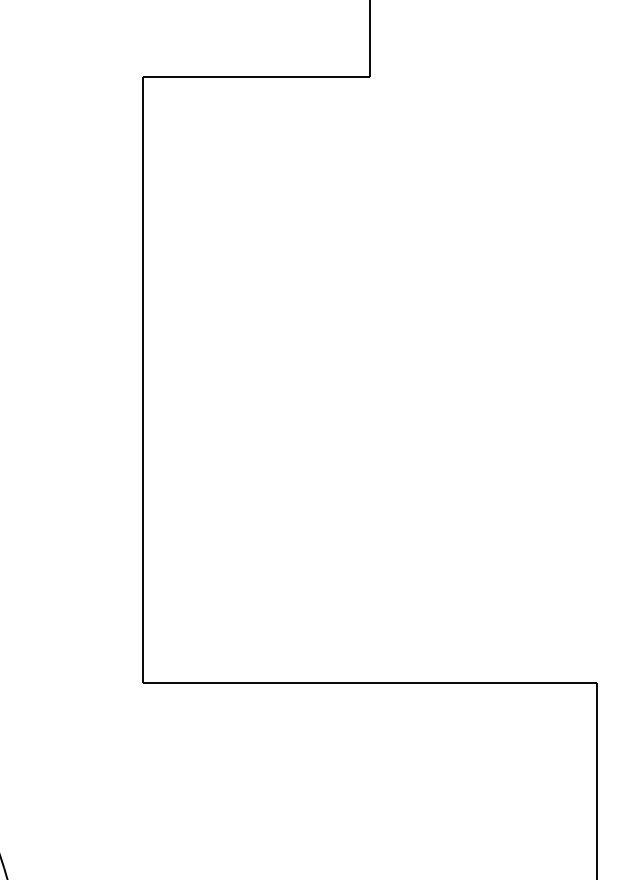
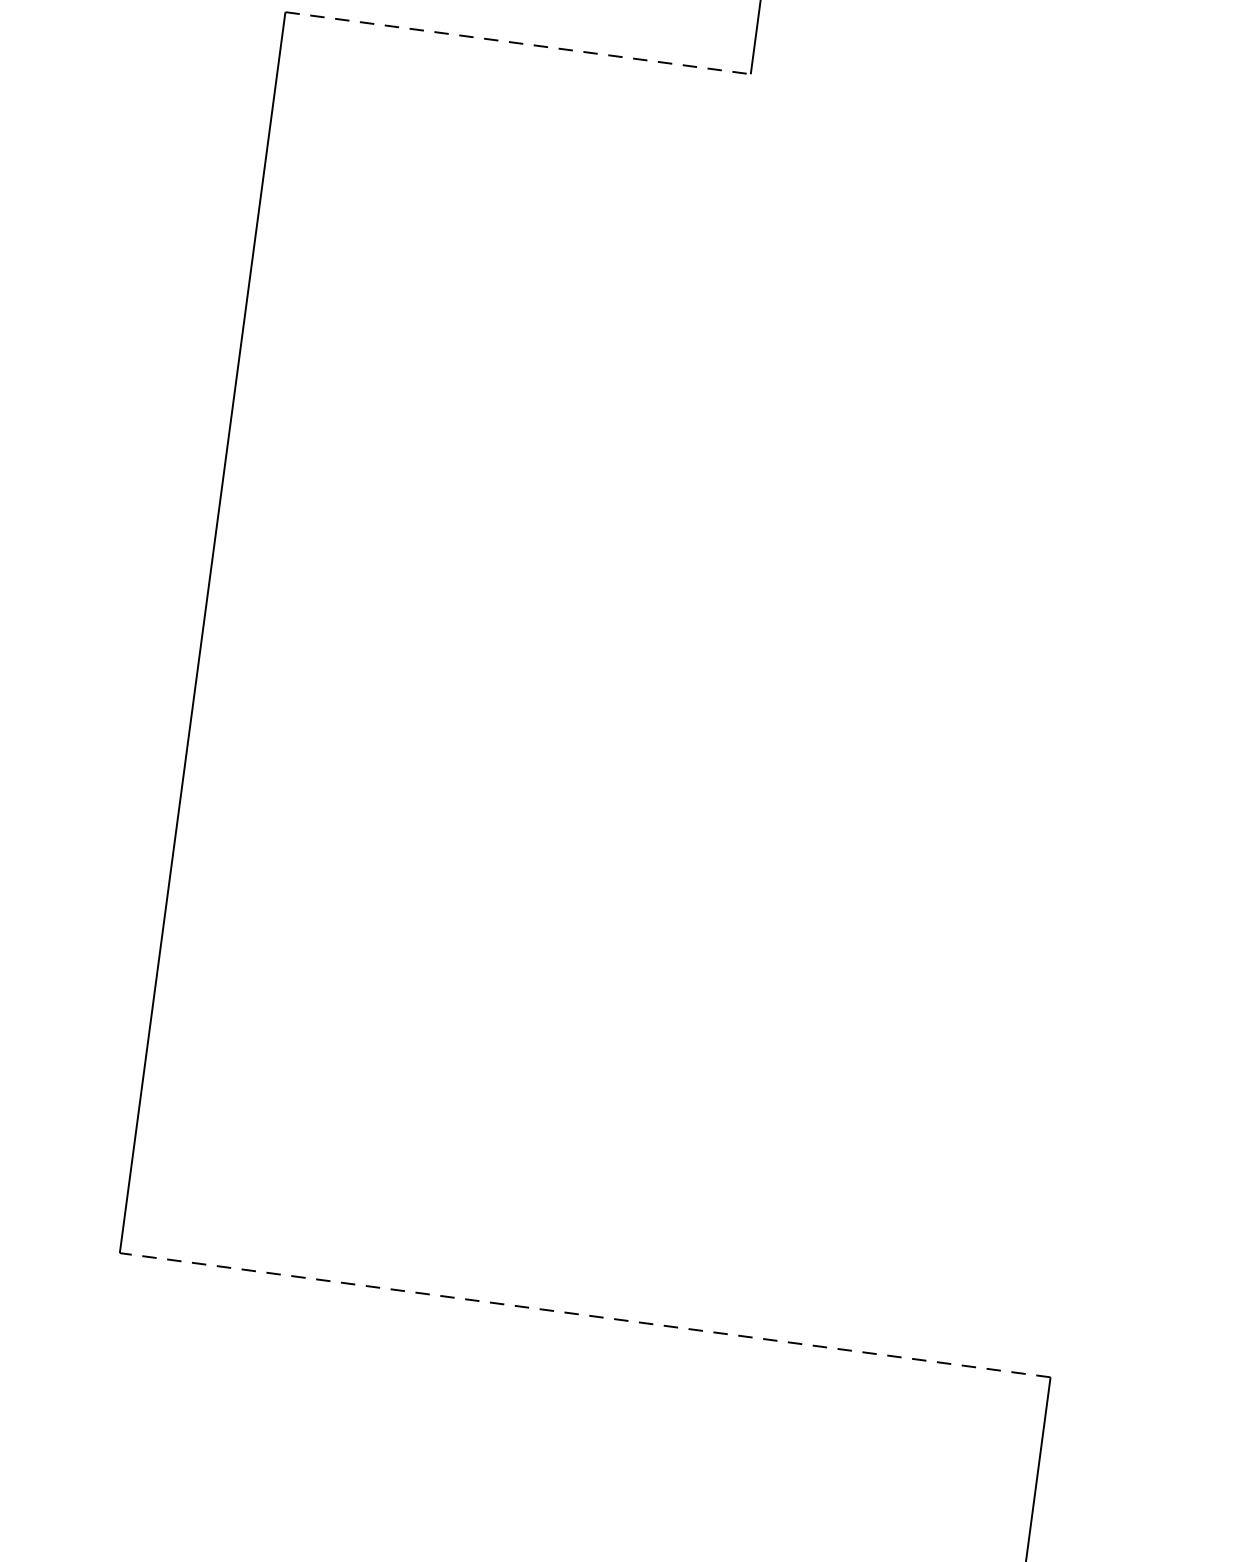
line: (256, 77) -> (517, 43), solid -> dashed
line: (369, 683) -> (583, 1315), solid -> dashed

